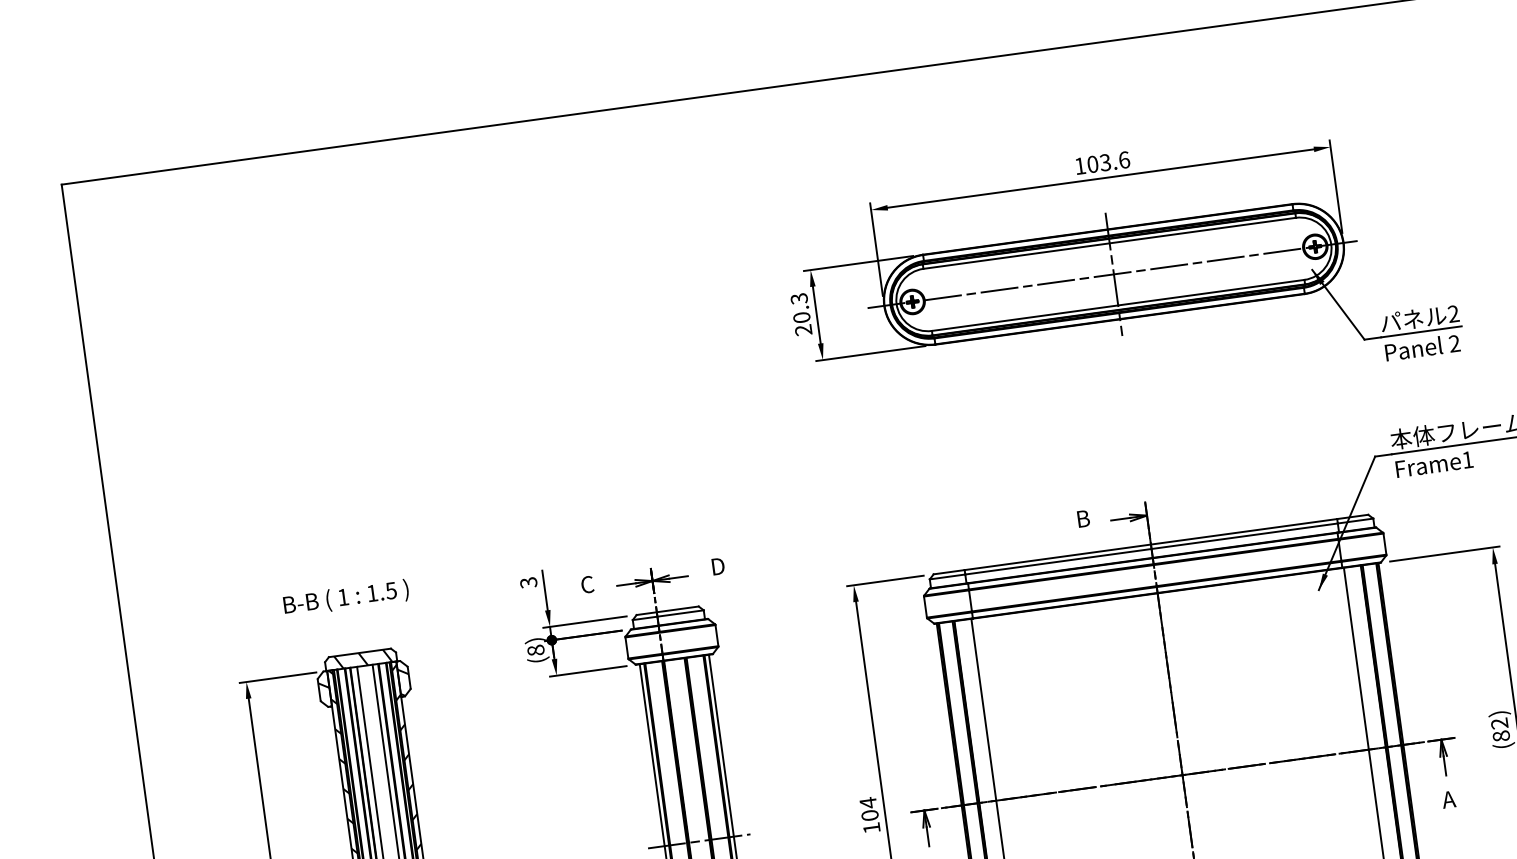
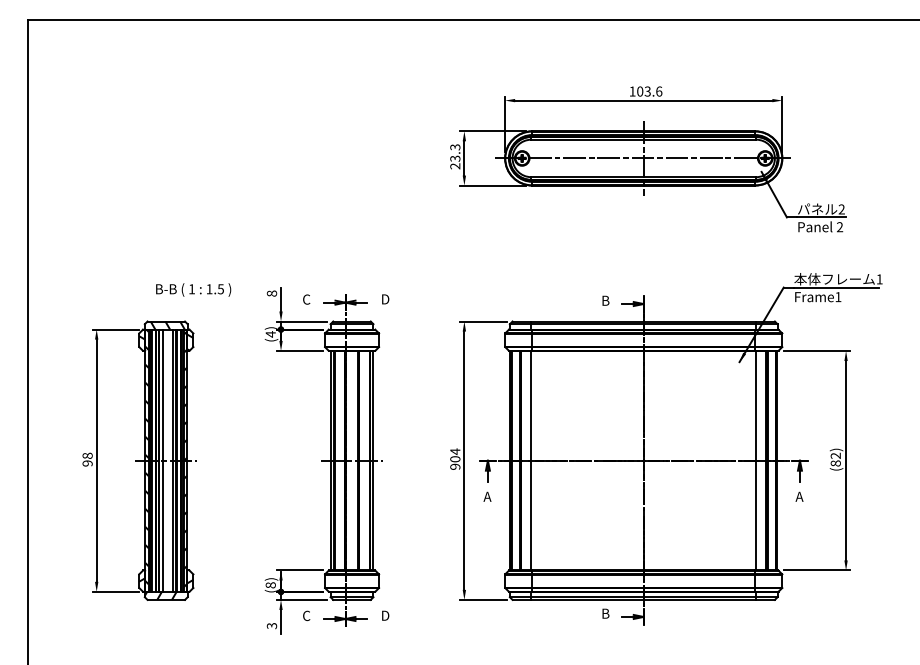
text: (802, 317) -> (455, 158), 20.3 -> 23.3
text: (527, 582) -> (271, 293), 3 -> 8
text: (345, 597) -> (193, 289), moved
text: (535, 650) -> (270, 334), (8) -> (4)
text: (871, 827) -> (455, 466), 104 -> 904

